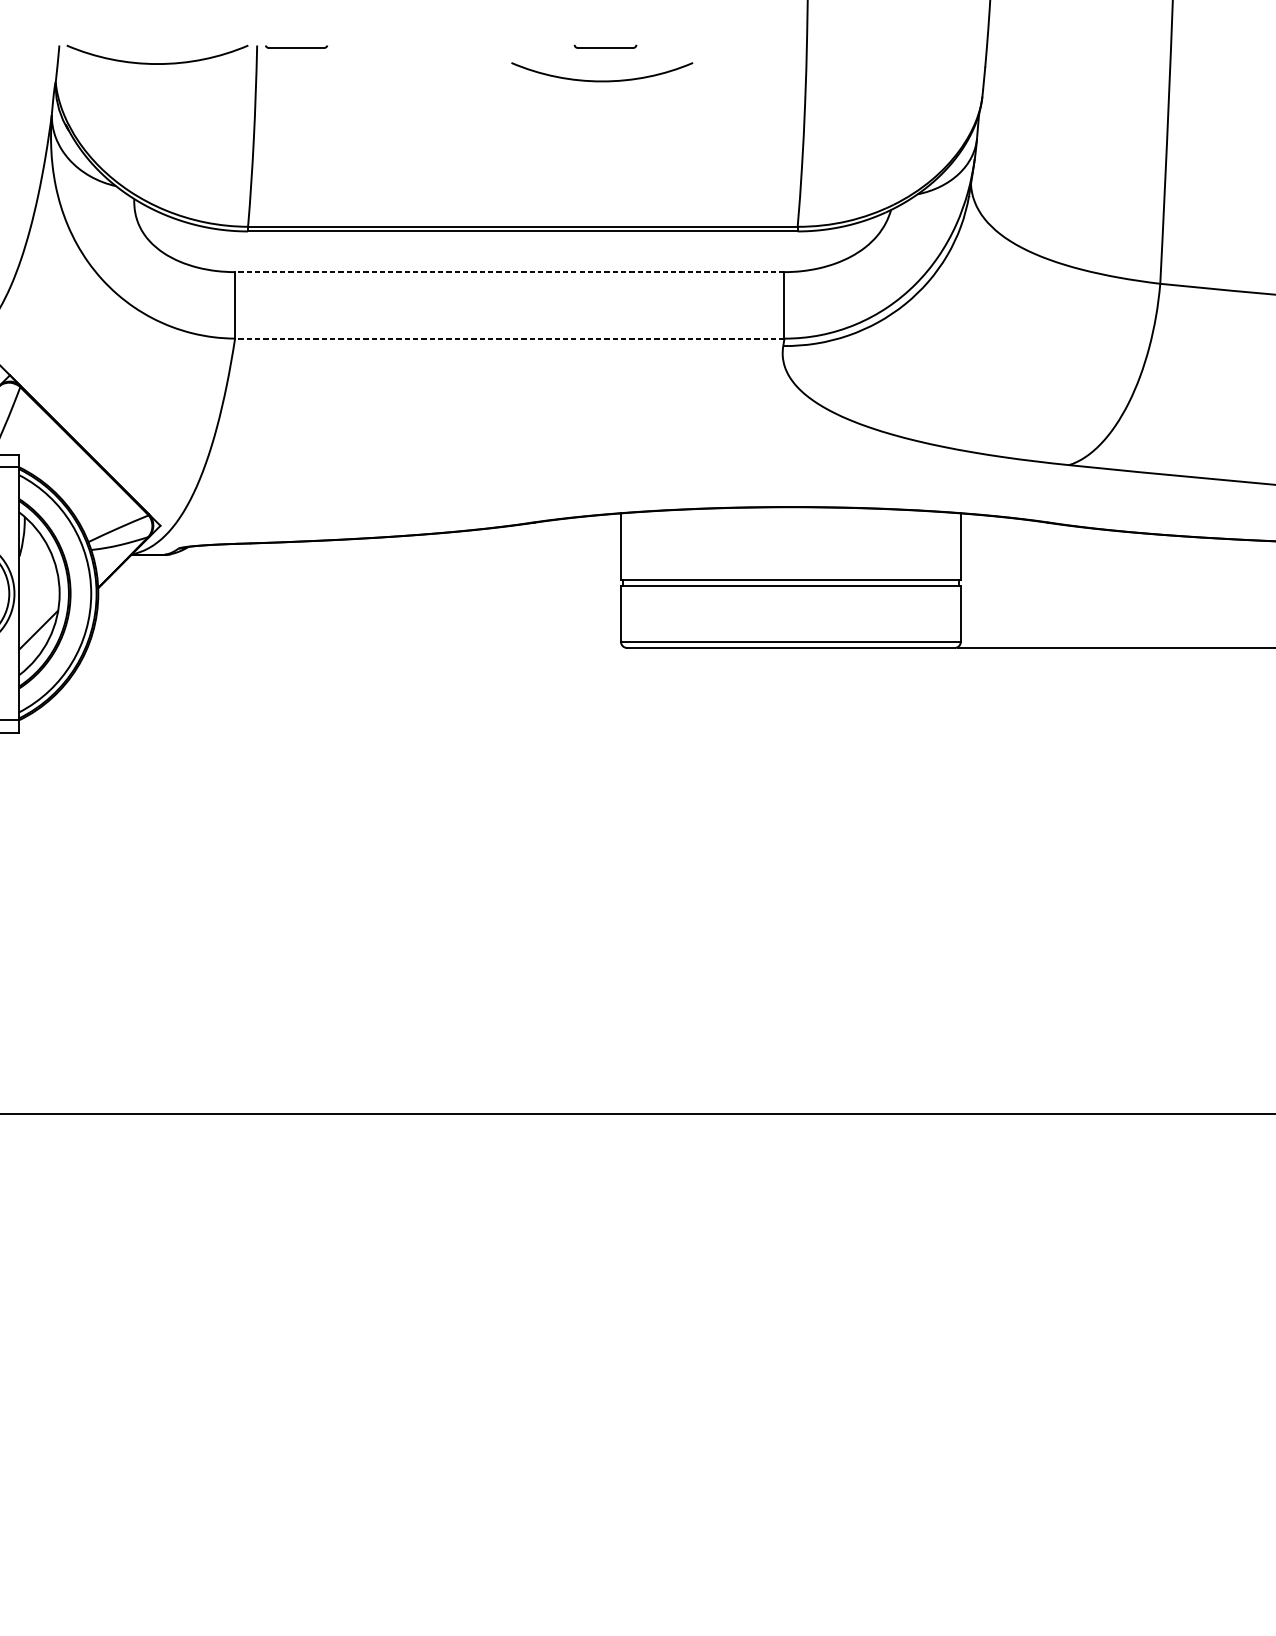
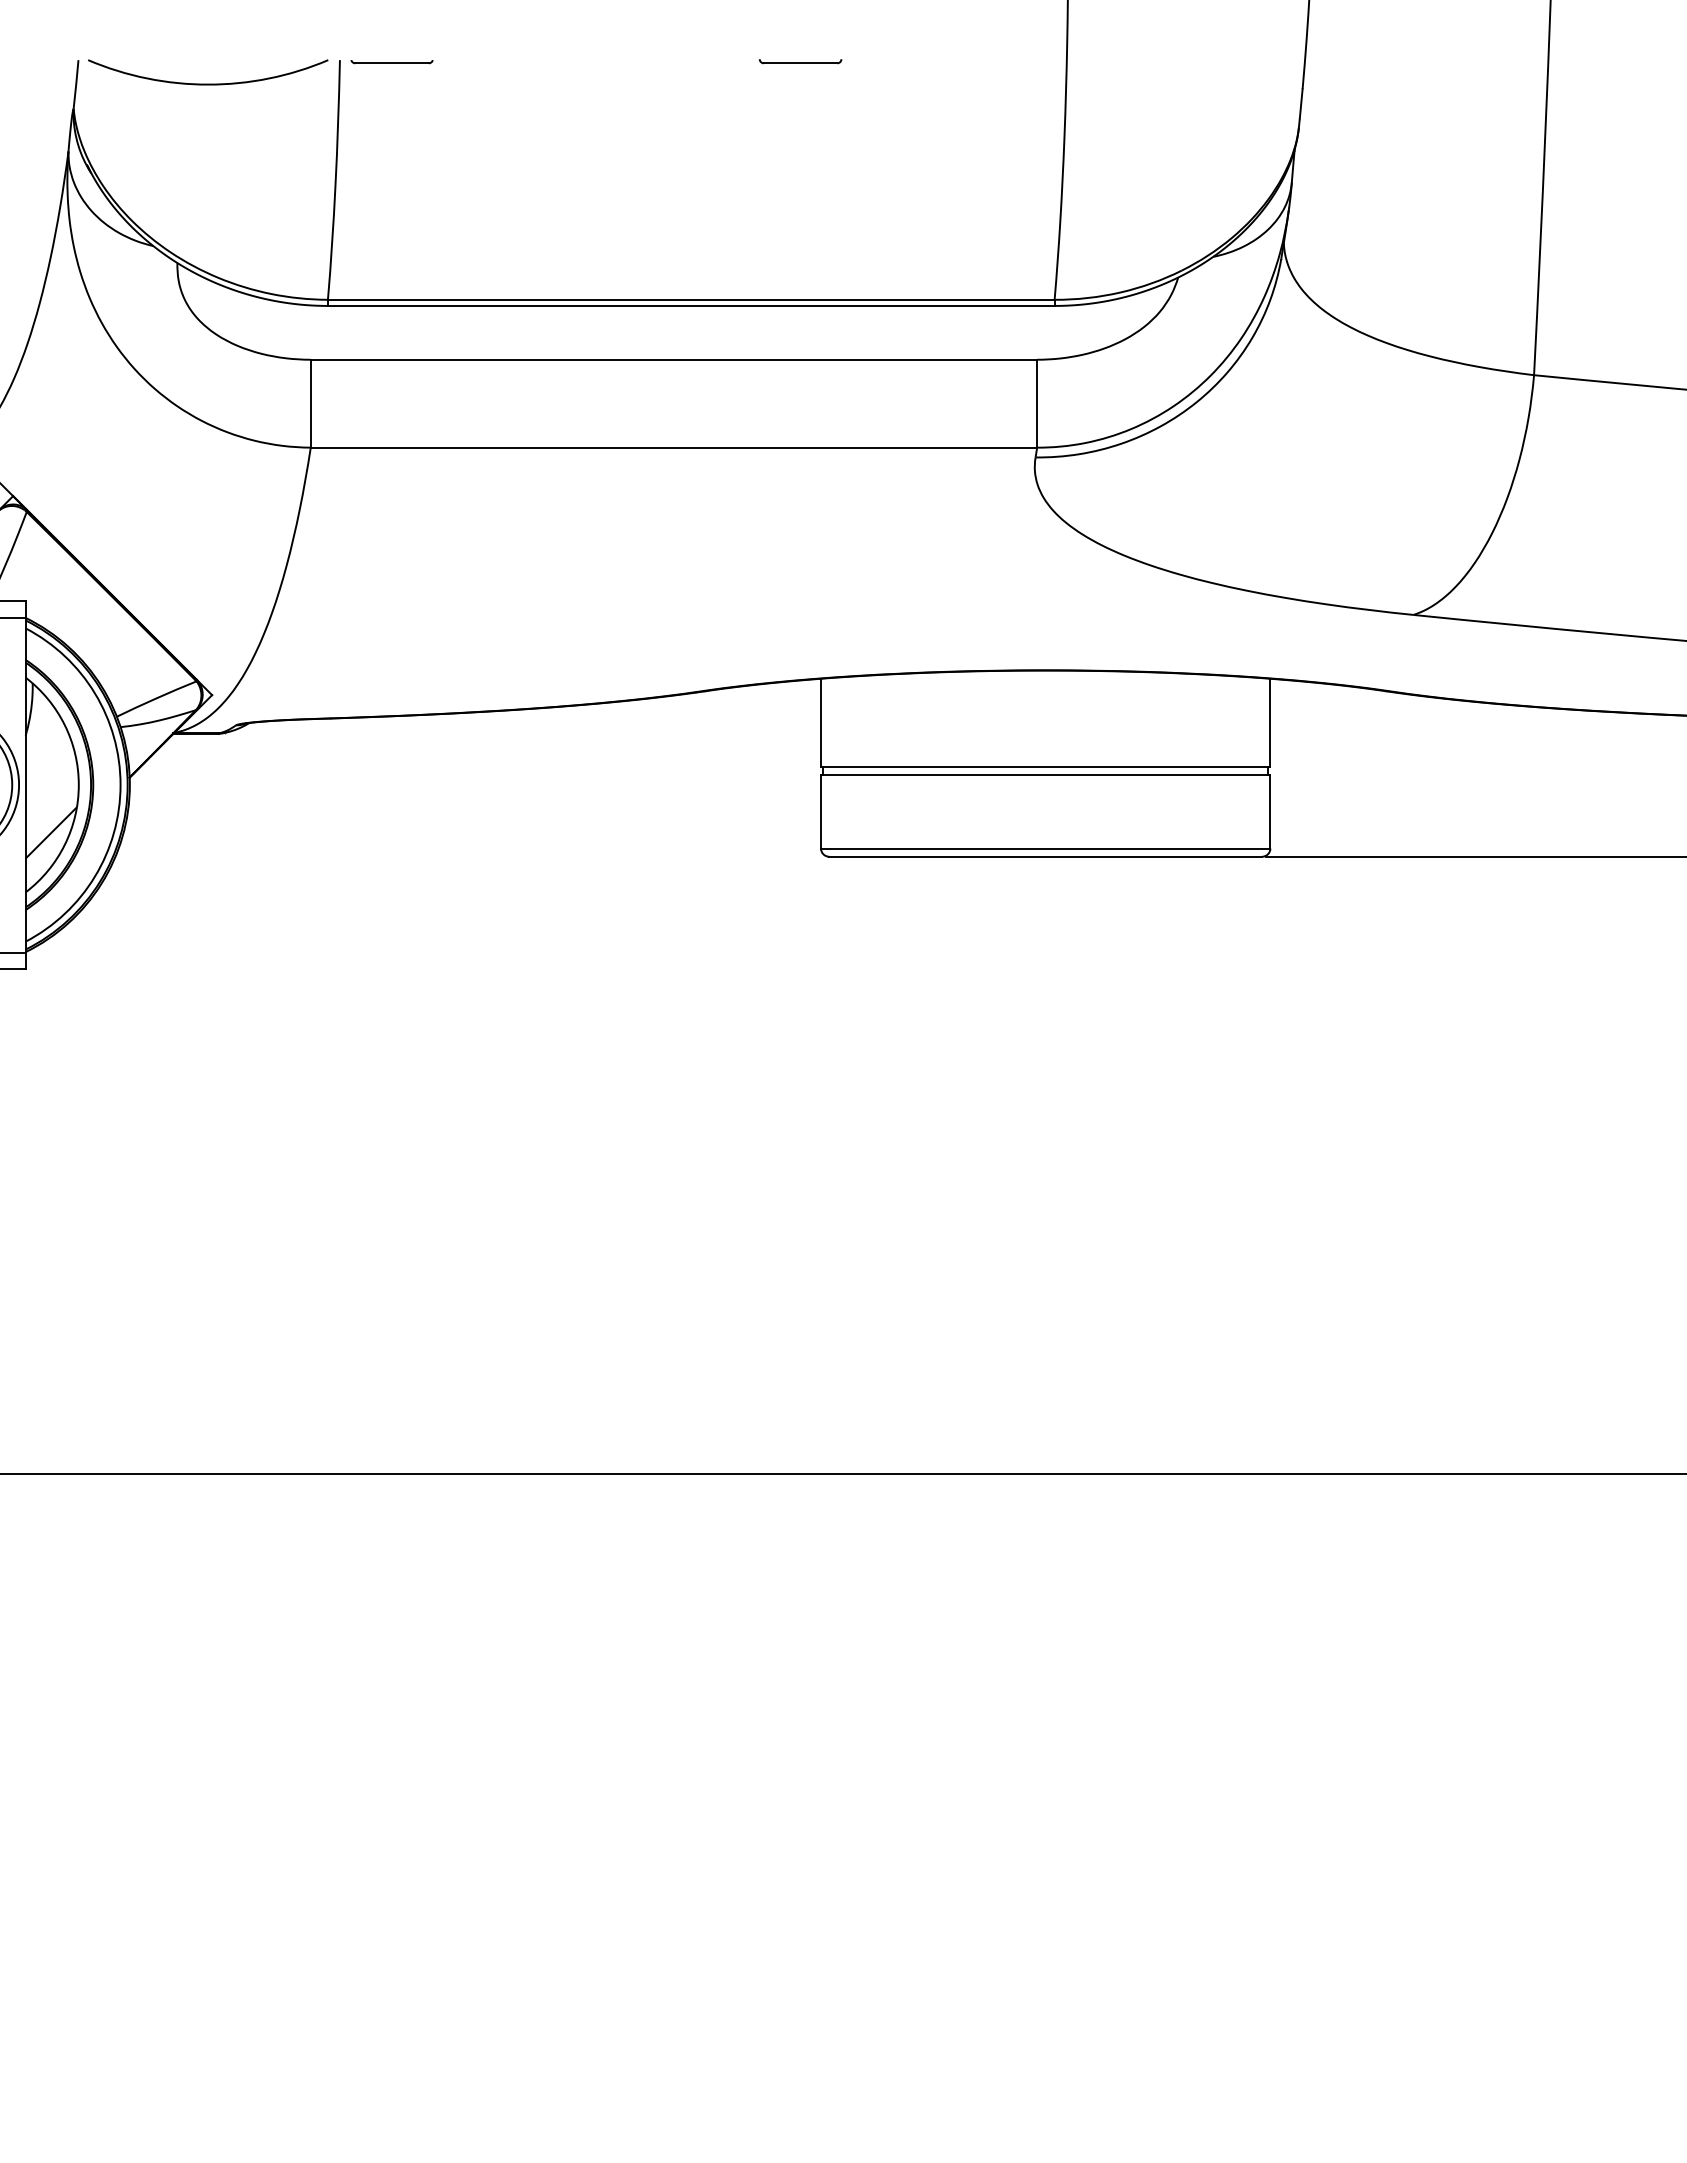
arc: (602, 80) -> (796, 106), removed
line: (509, 271) -> (673, 359), dashed -> solid
line: (509, 338) -> (673, 447), dashed -> solid

